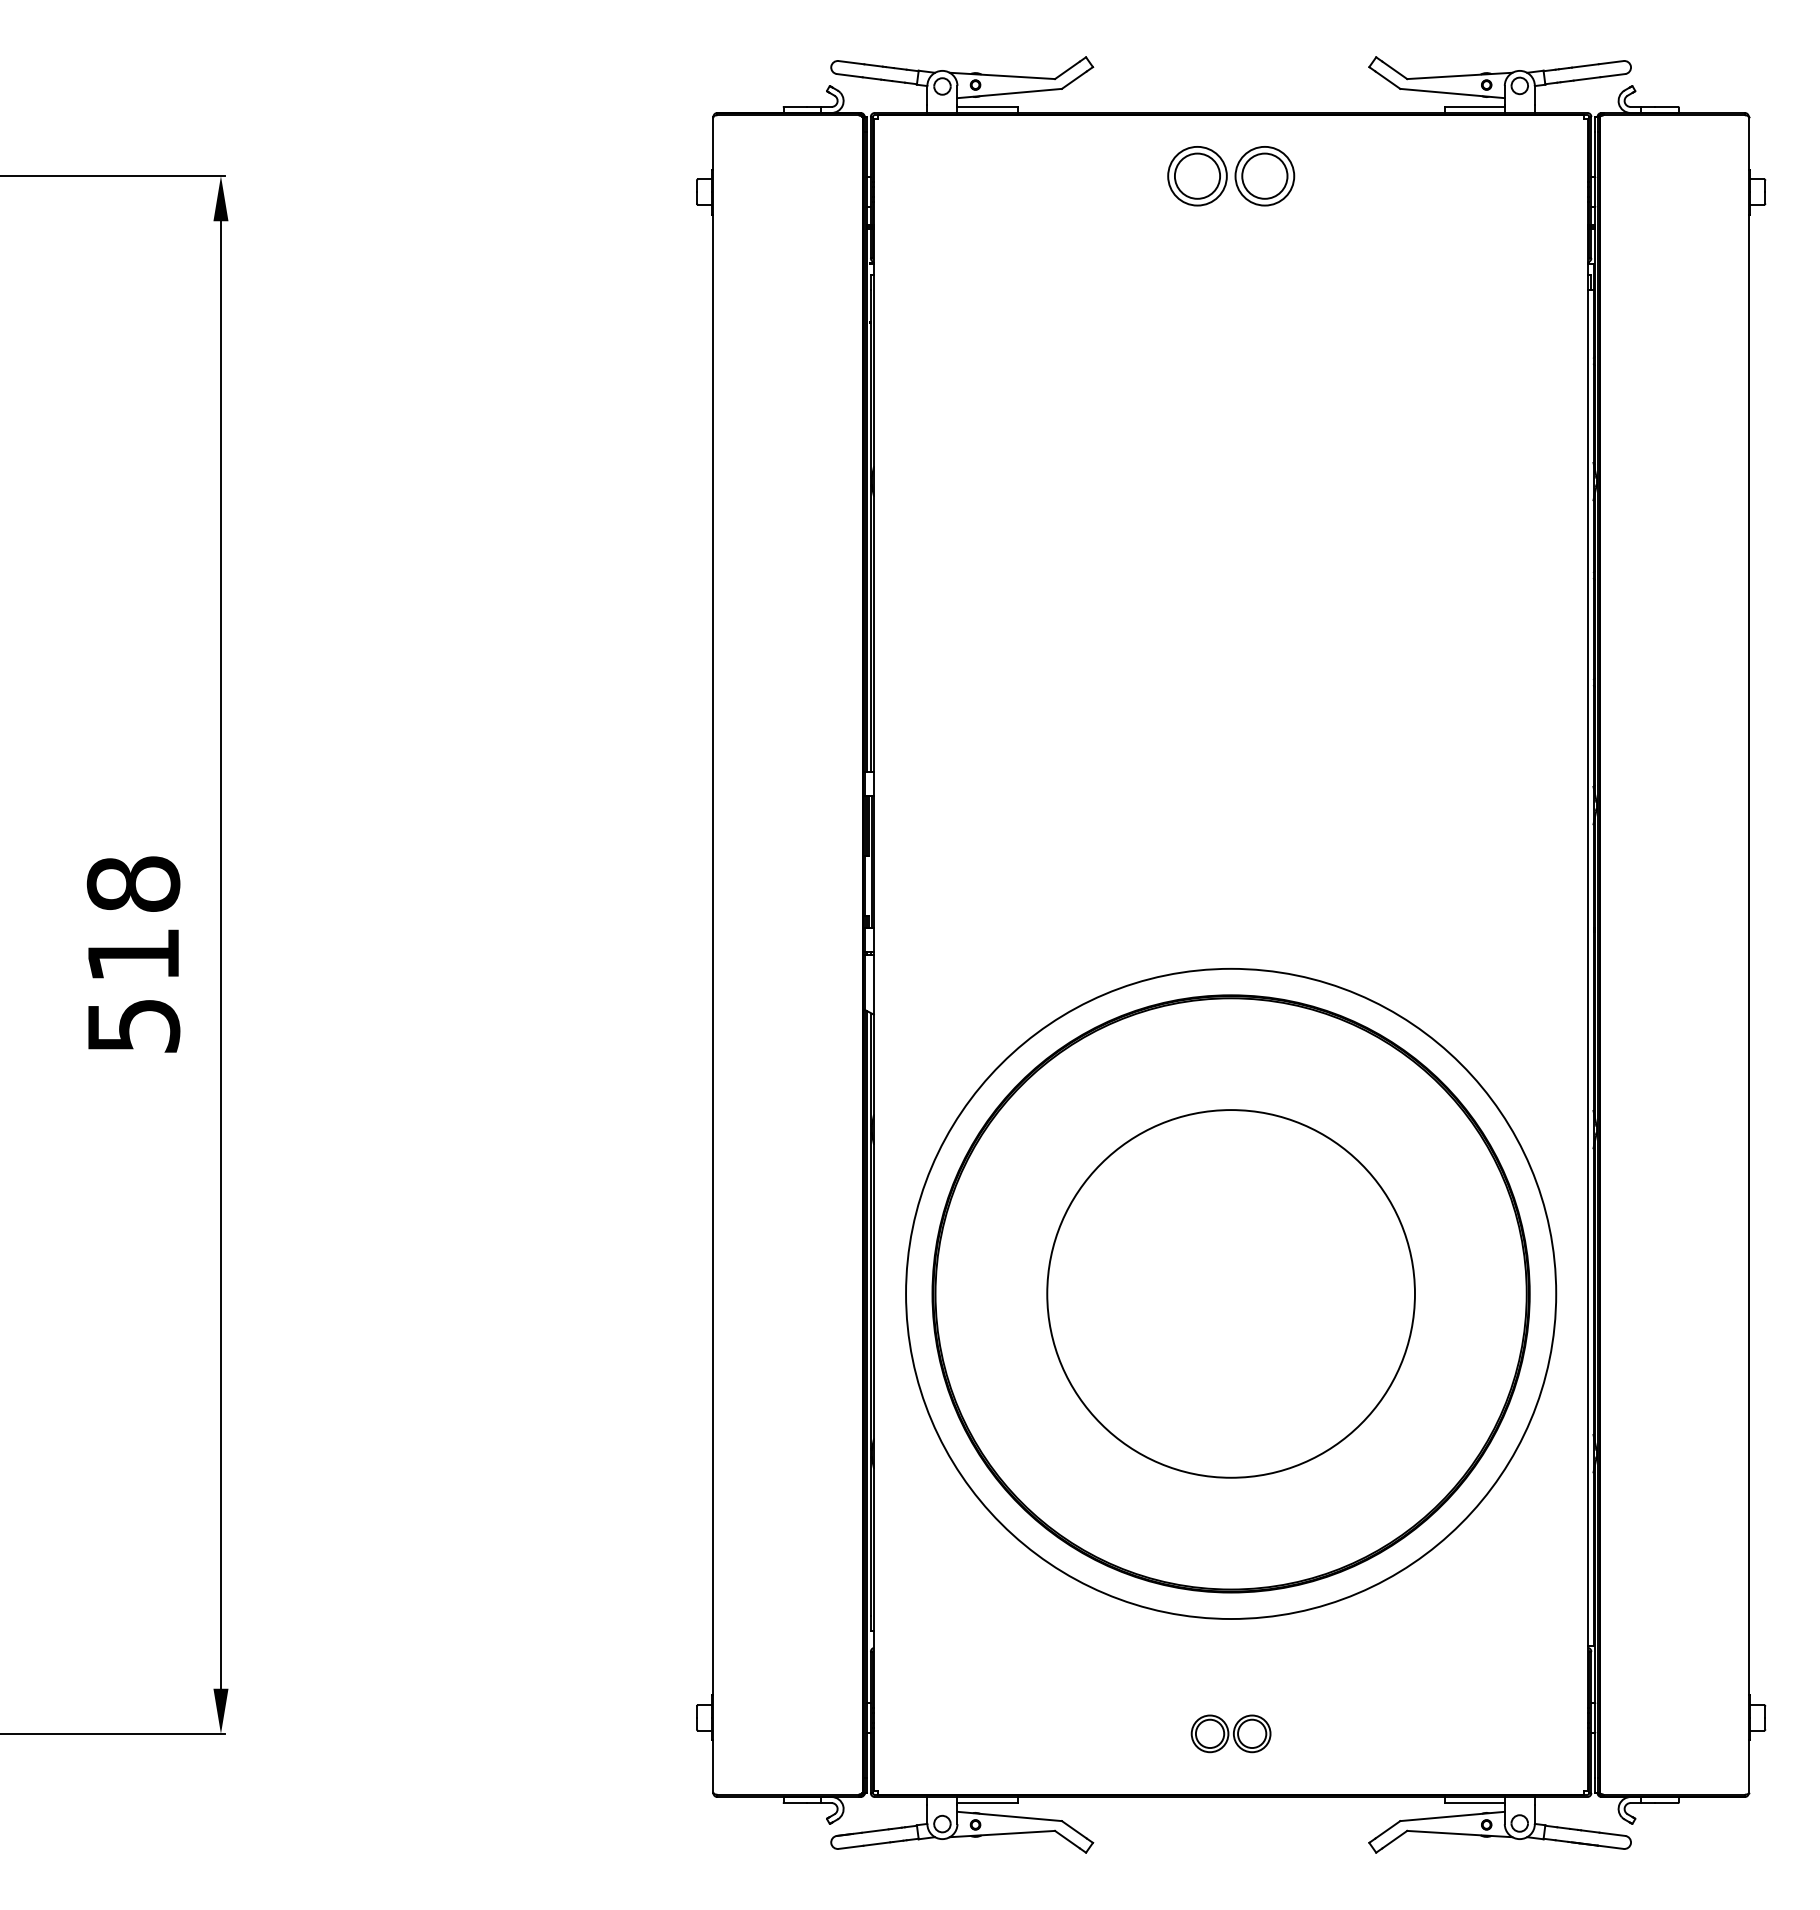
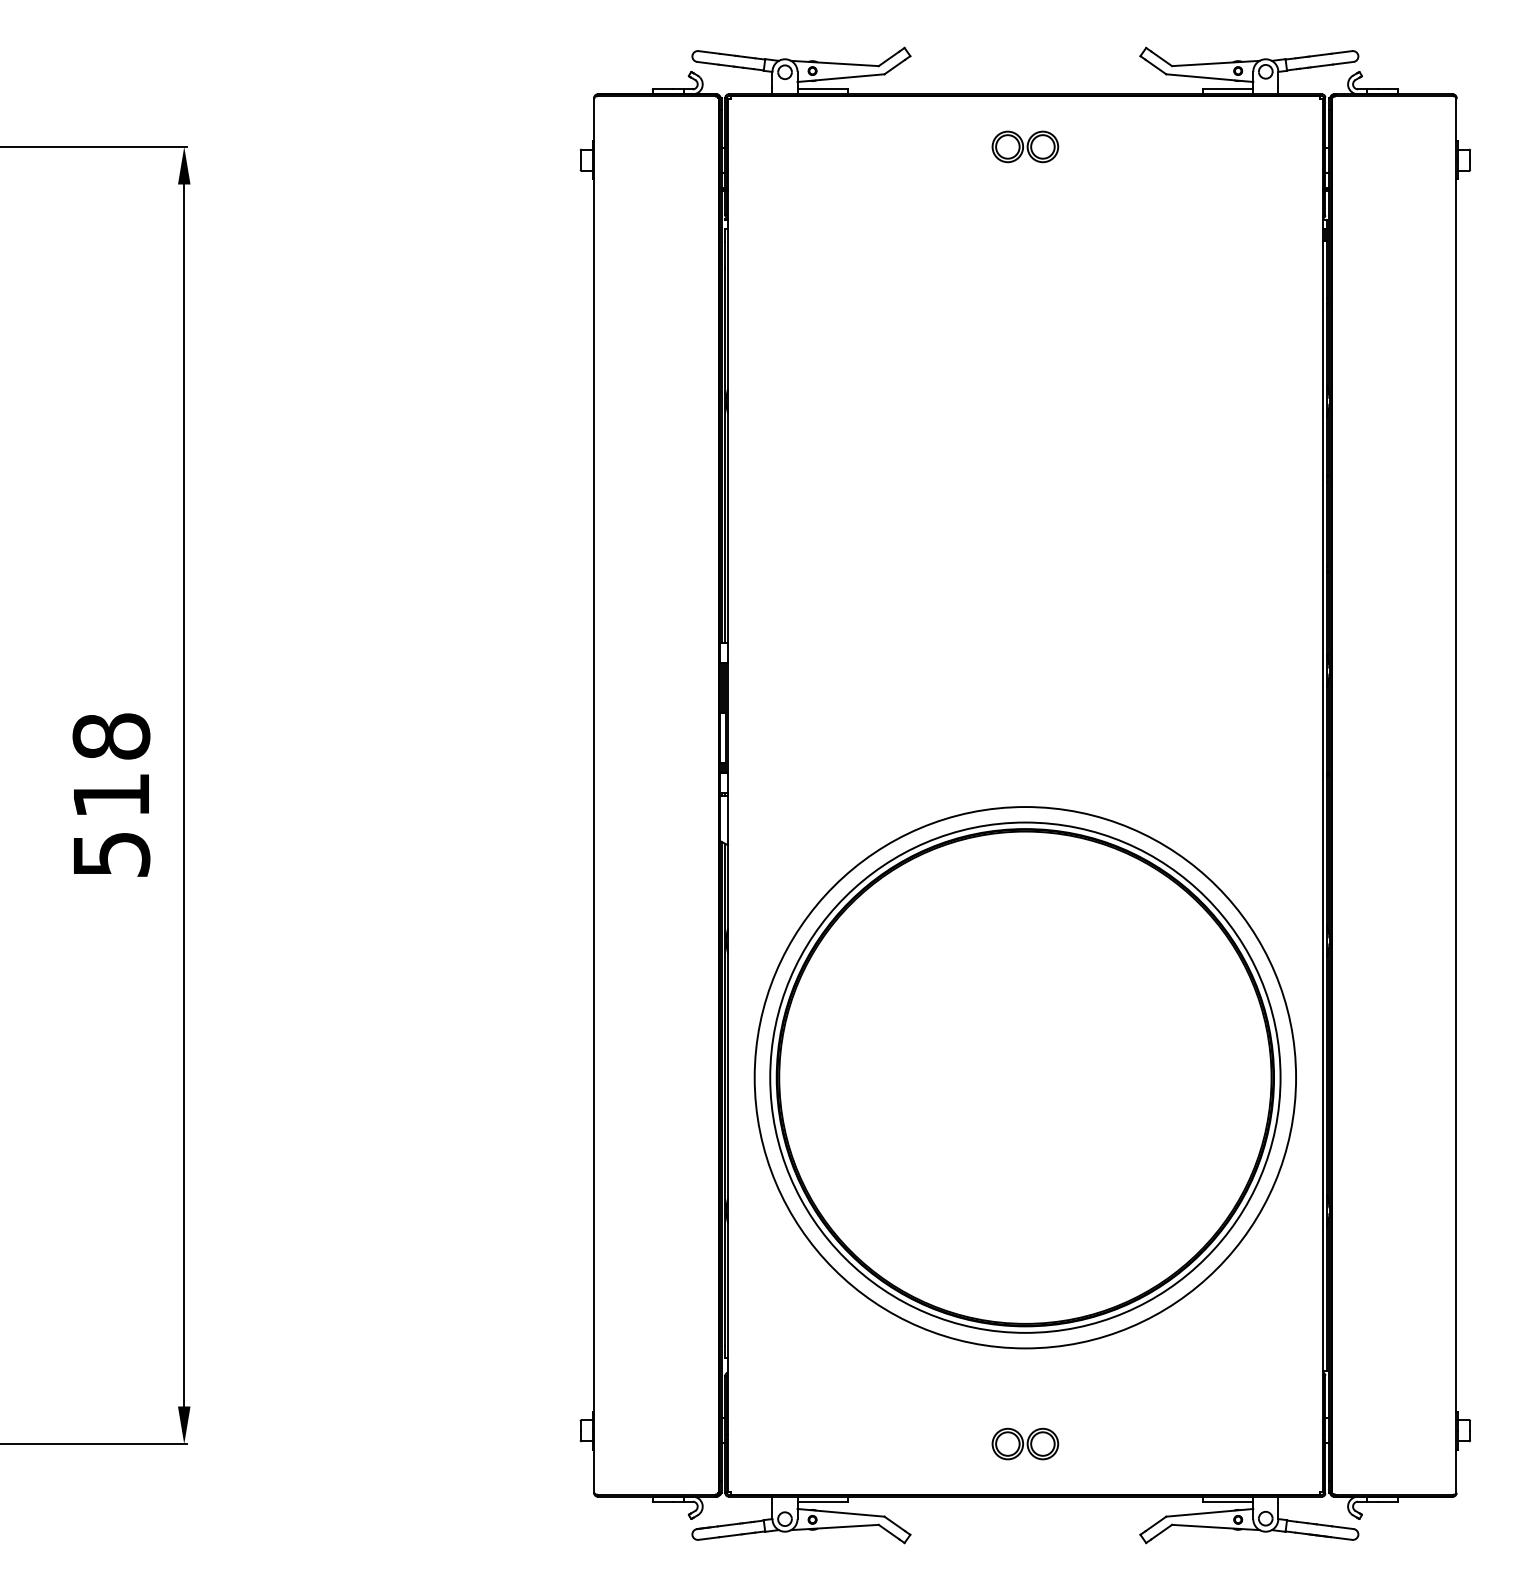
part: (1230, 175) -> (1024, 146), size x0.62
circle: (1230, 1293) -> (1024, 1077), size x1.67

